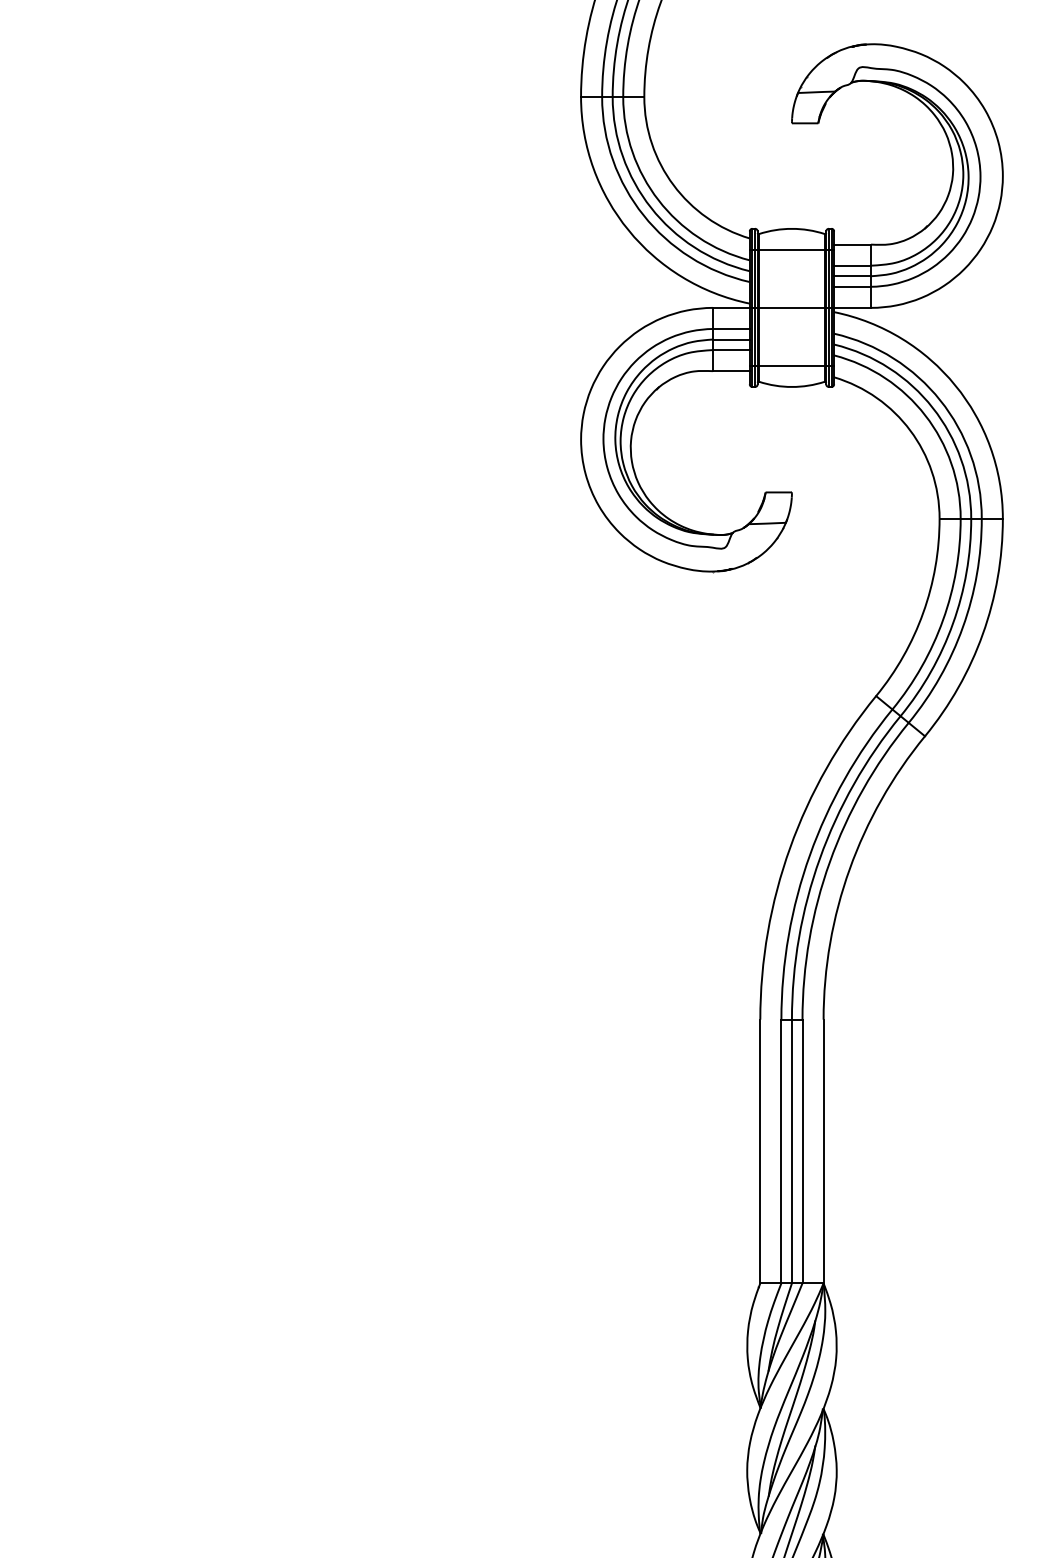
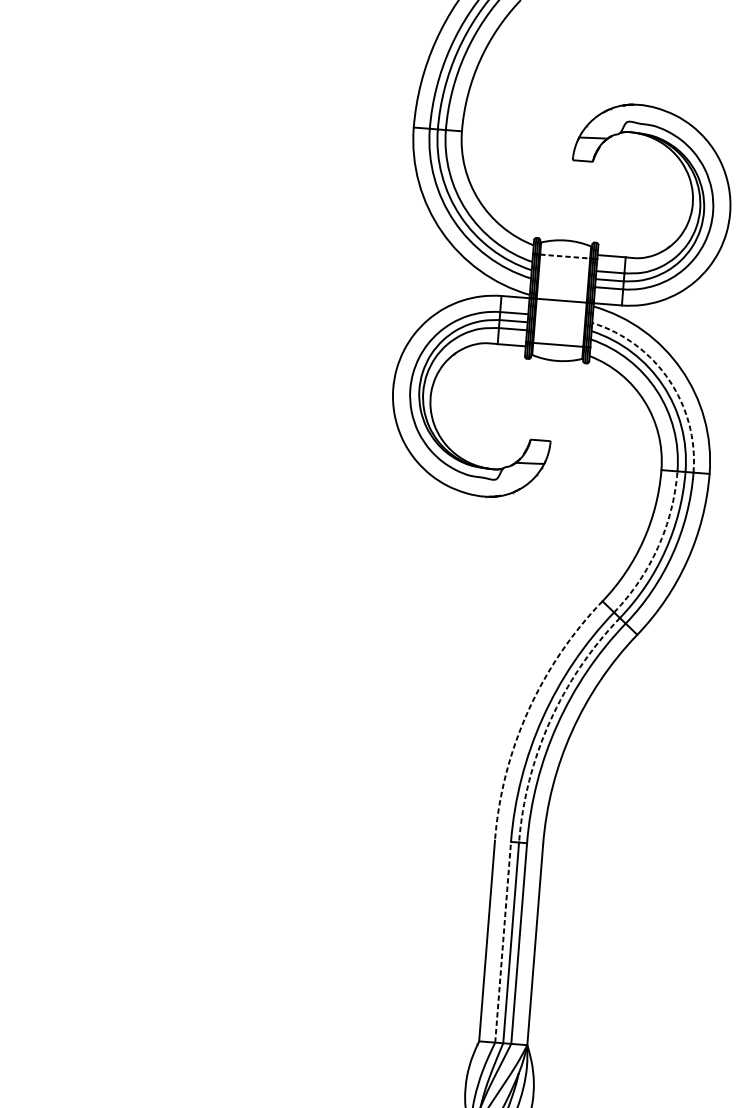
line: (791, 249) -> (564, 256), solid -> dashed
arc: (940, 400) -> (669, 380), solid -> dashed
arc: (943, 620) -> (658, 547), solid -> dashed
arc: (790, 847) -> (528, 711), solid -> dashed
arc: (819, 858) -> (549, 721), solid -> dashed
line: (781, 1151) -> (503, 942), solid -> dashed

